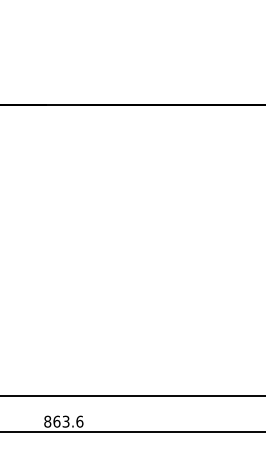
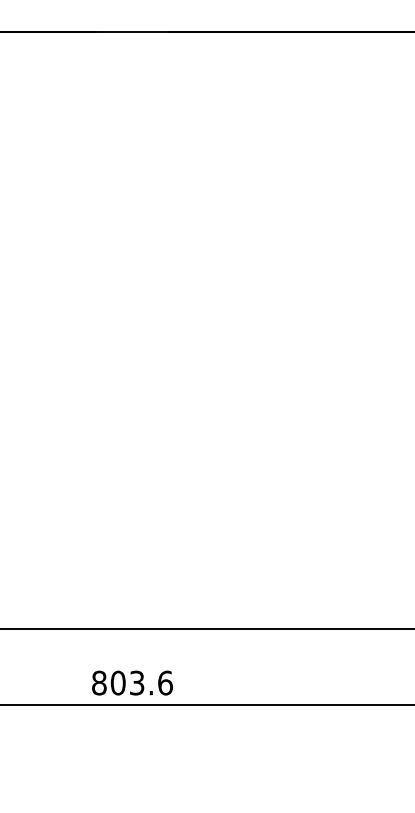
text: (56, 421) -> (117, 682), 863.6 -> 803.6

